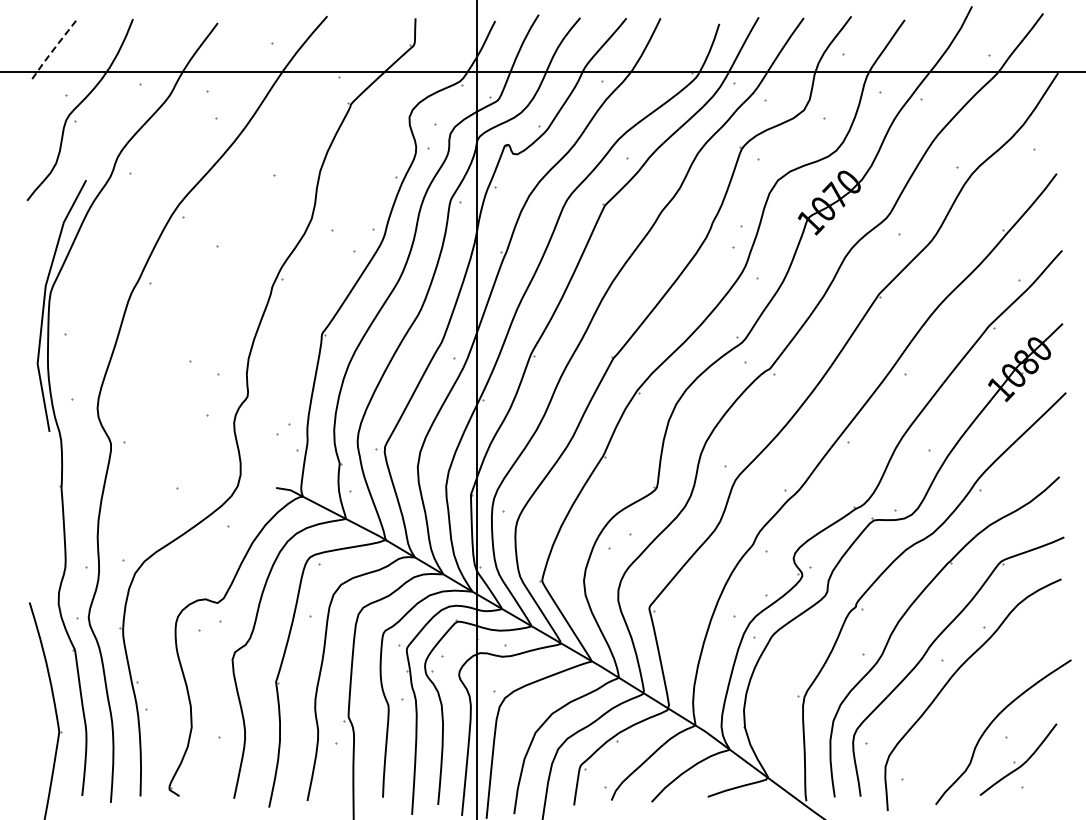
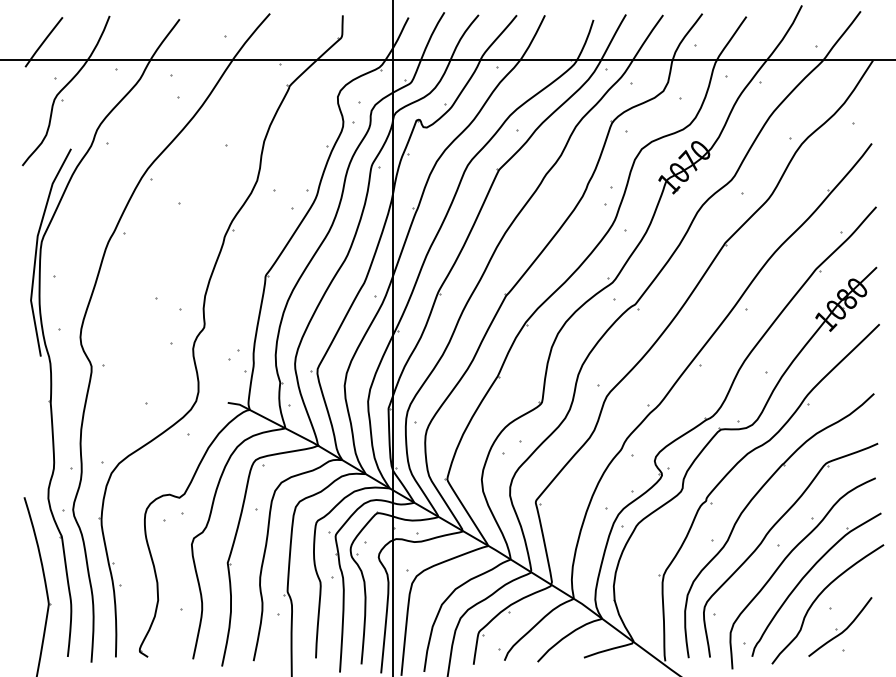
line: (52, 50) -> (43, 41), dashed -> solid
part: (977, 697) -> (806, 575), added

